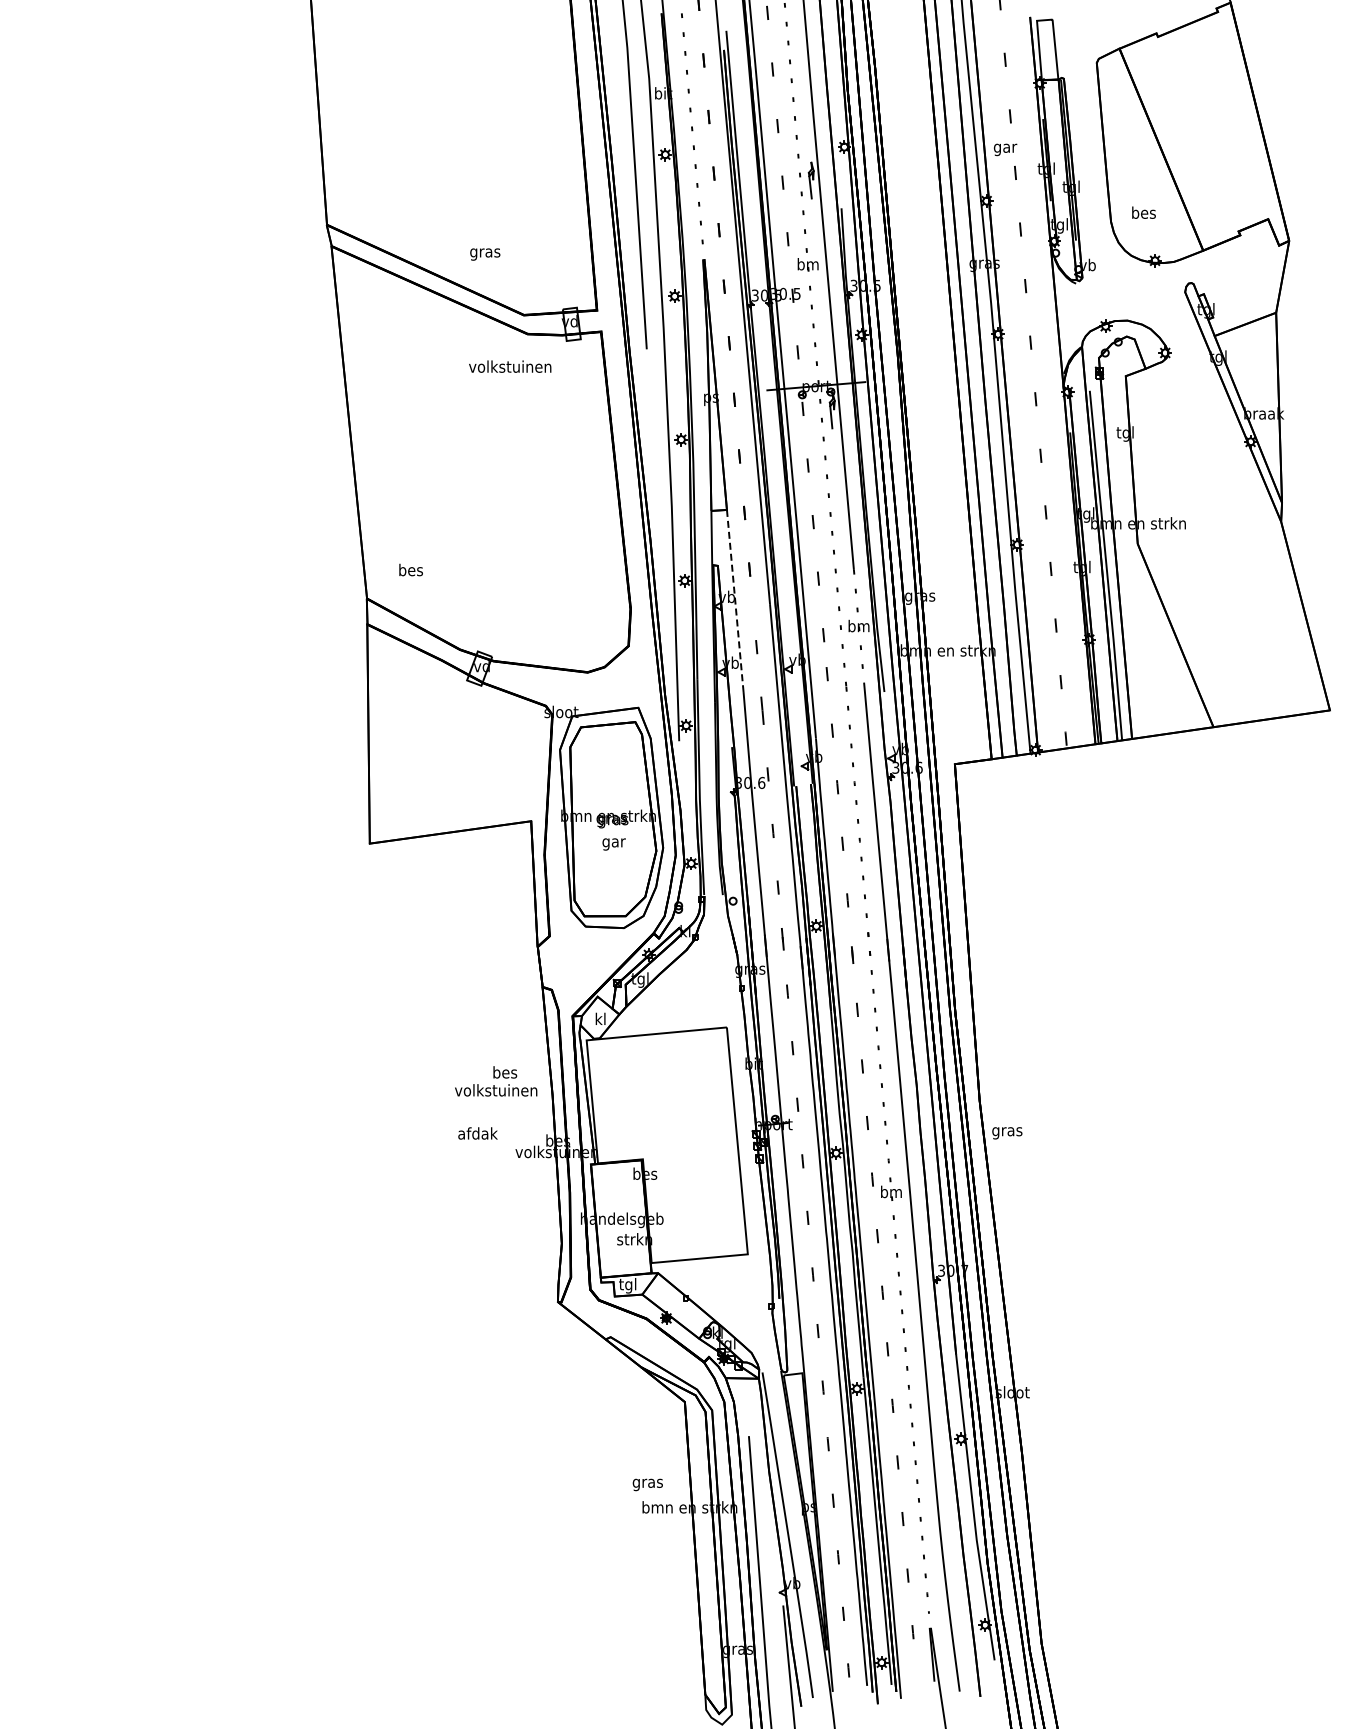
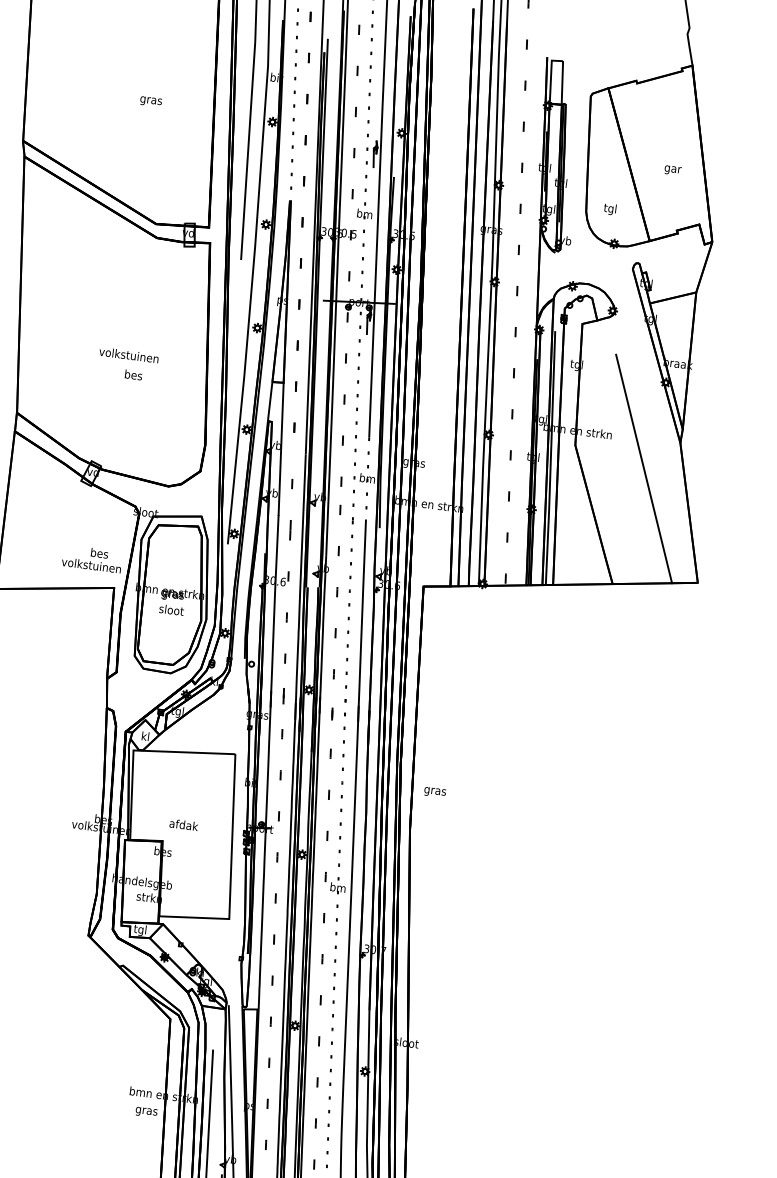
text: (1005, 149) -> (672, 170), moved
text: (1143, 214) -> (610, 209), bes -> tgl
text: (485, 254) -> (151, 101), moved
text: (510, 366) -> (129, 355), moved
line: (1235, 563) -> (643, 468), added
text: (410, 569) -> (133, 374), moved
line: (735, 601) -> (281, 449), dashed -> solid
text: (613, 842) -> (171, 610), gar -> sloot
text: (496, 1081) -> (92, 559), moved
text: (477, 1133) -> (183, 824), moved
text: (1007, 1133) -> (435, 792), moved
text: (647, 1484) -> (146, 1112), moved

